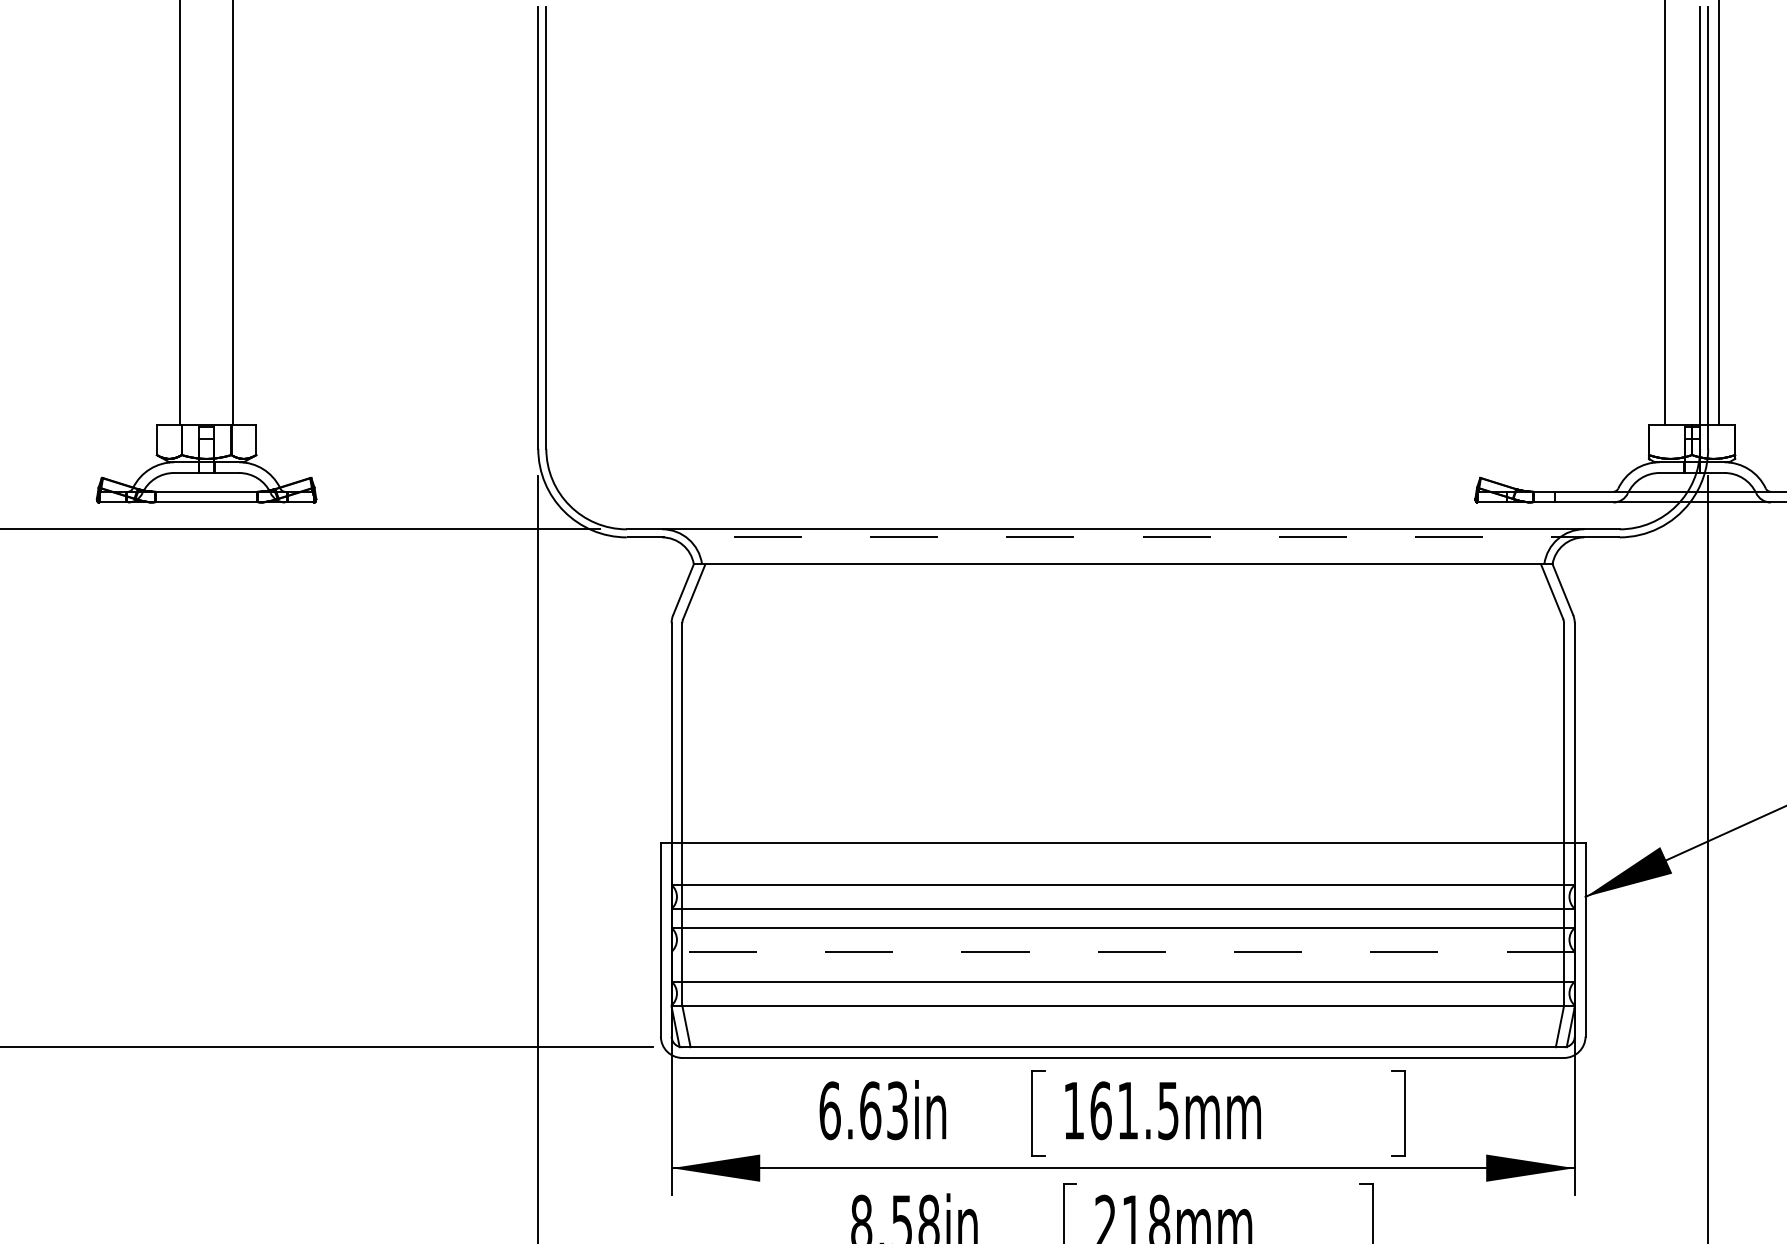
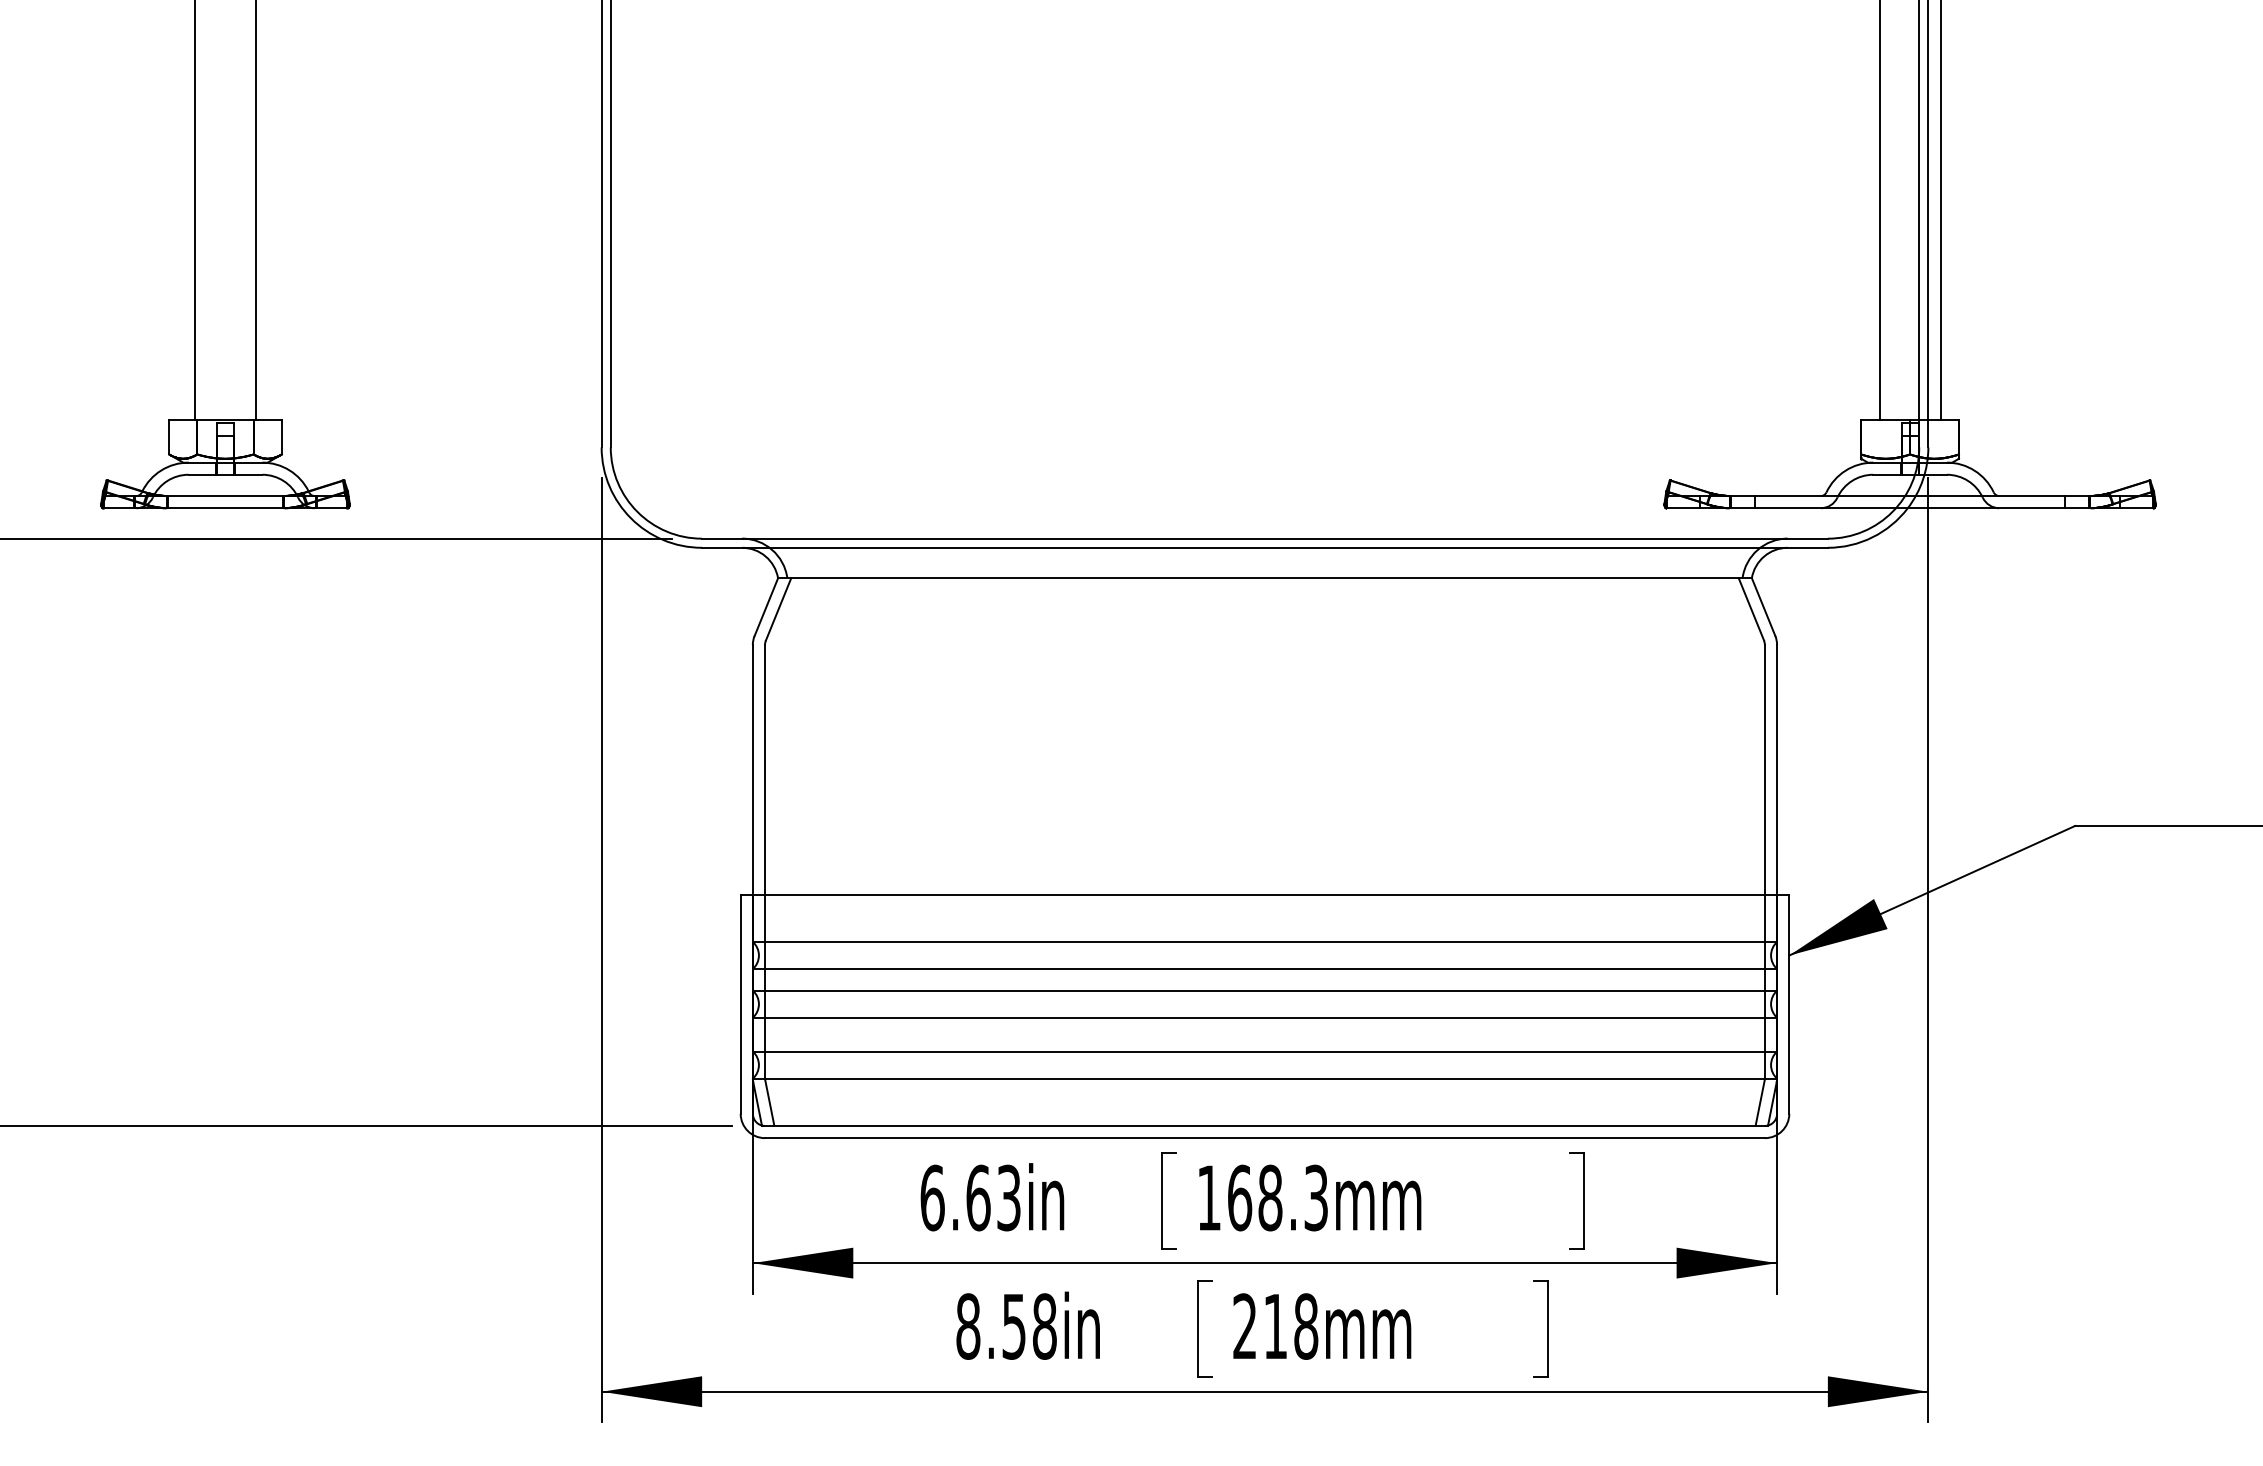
line: (1123, 537) -> (1265, 547), dashed -> solid
line: (1122, 951) -> (1264, 1017), dashed -> solid
text: (1147, 1110) -> (1292, 1197), 161.5mm -> 168.3mm

